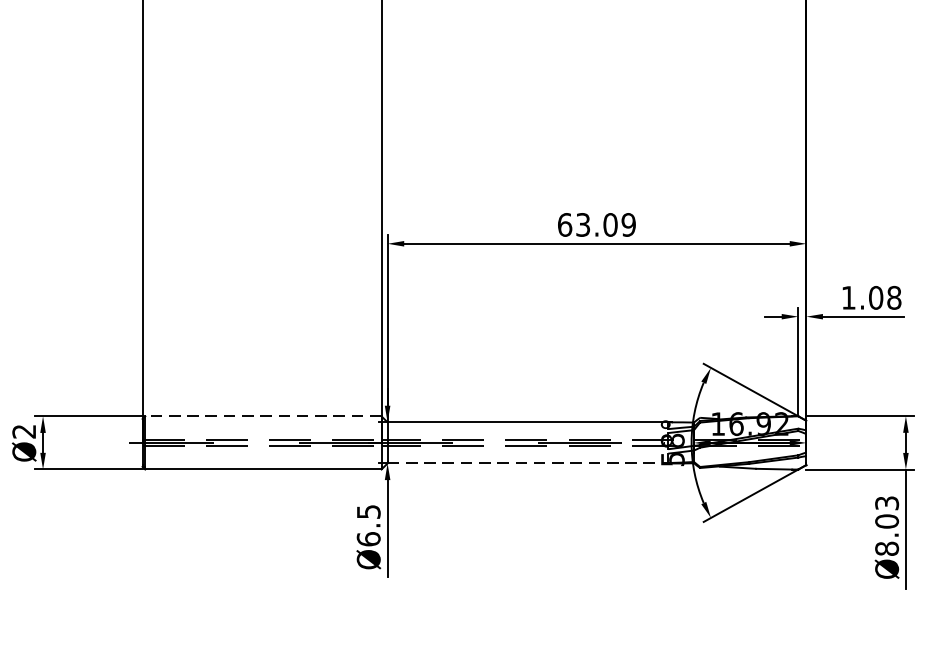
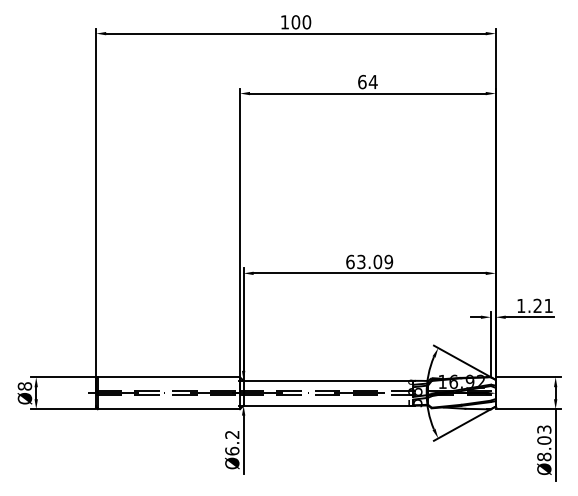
text: (884, 297) -> (542, 305), 1.08 -> 1.21
line: (262, 416) -> (168, 377), dashed -> solid
text: (23, 431) -> (24, 386), Ø2 -> Ø8
line: (530, 463) -> (329, 405), dashed -> solid
text: (369, 511) -> (232, 434), Ø6.5 -> Ø6.2

